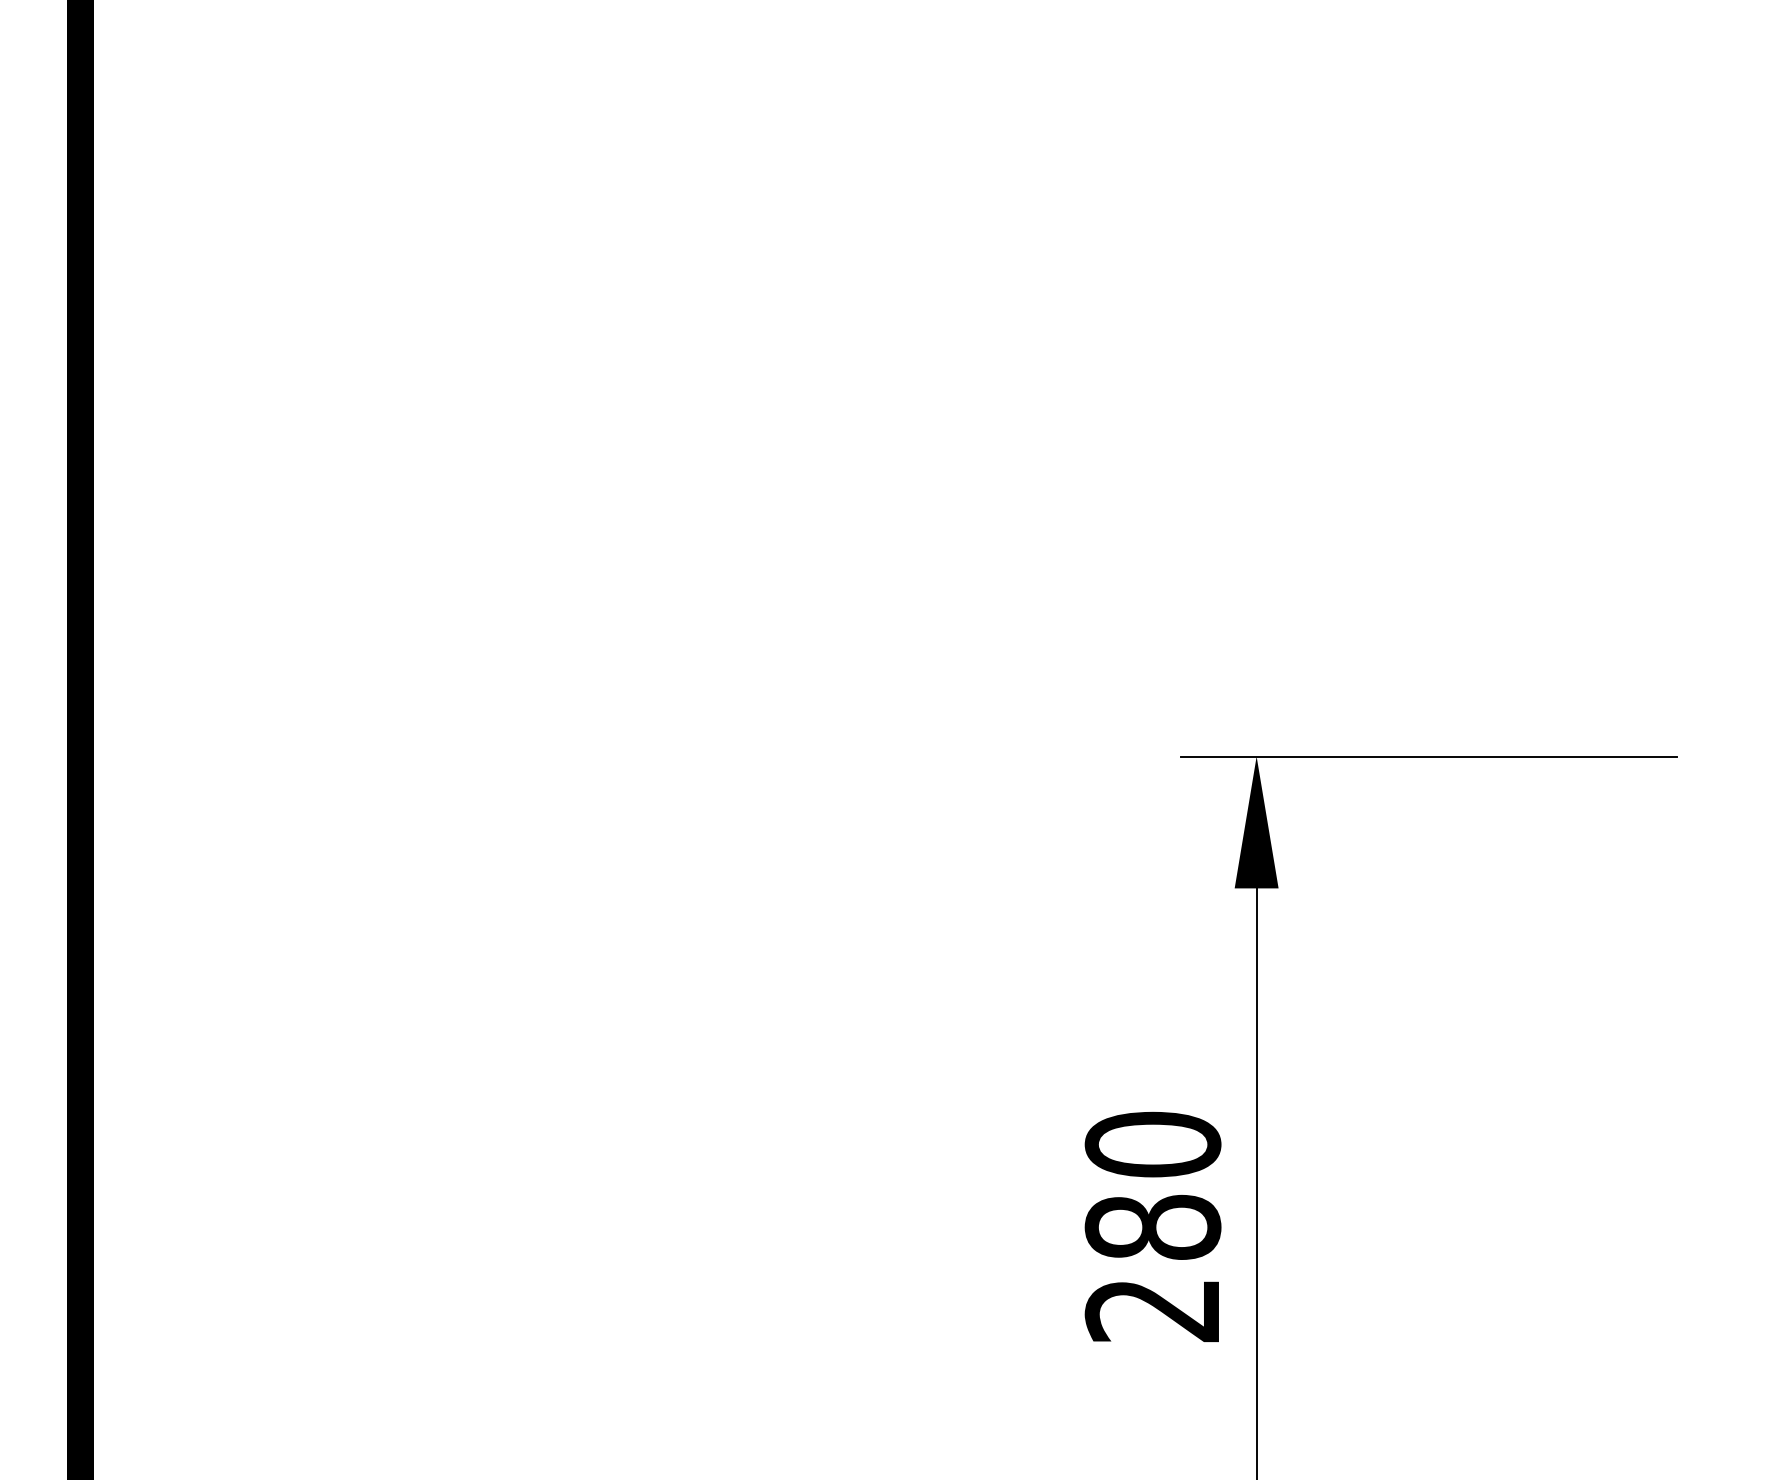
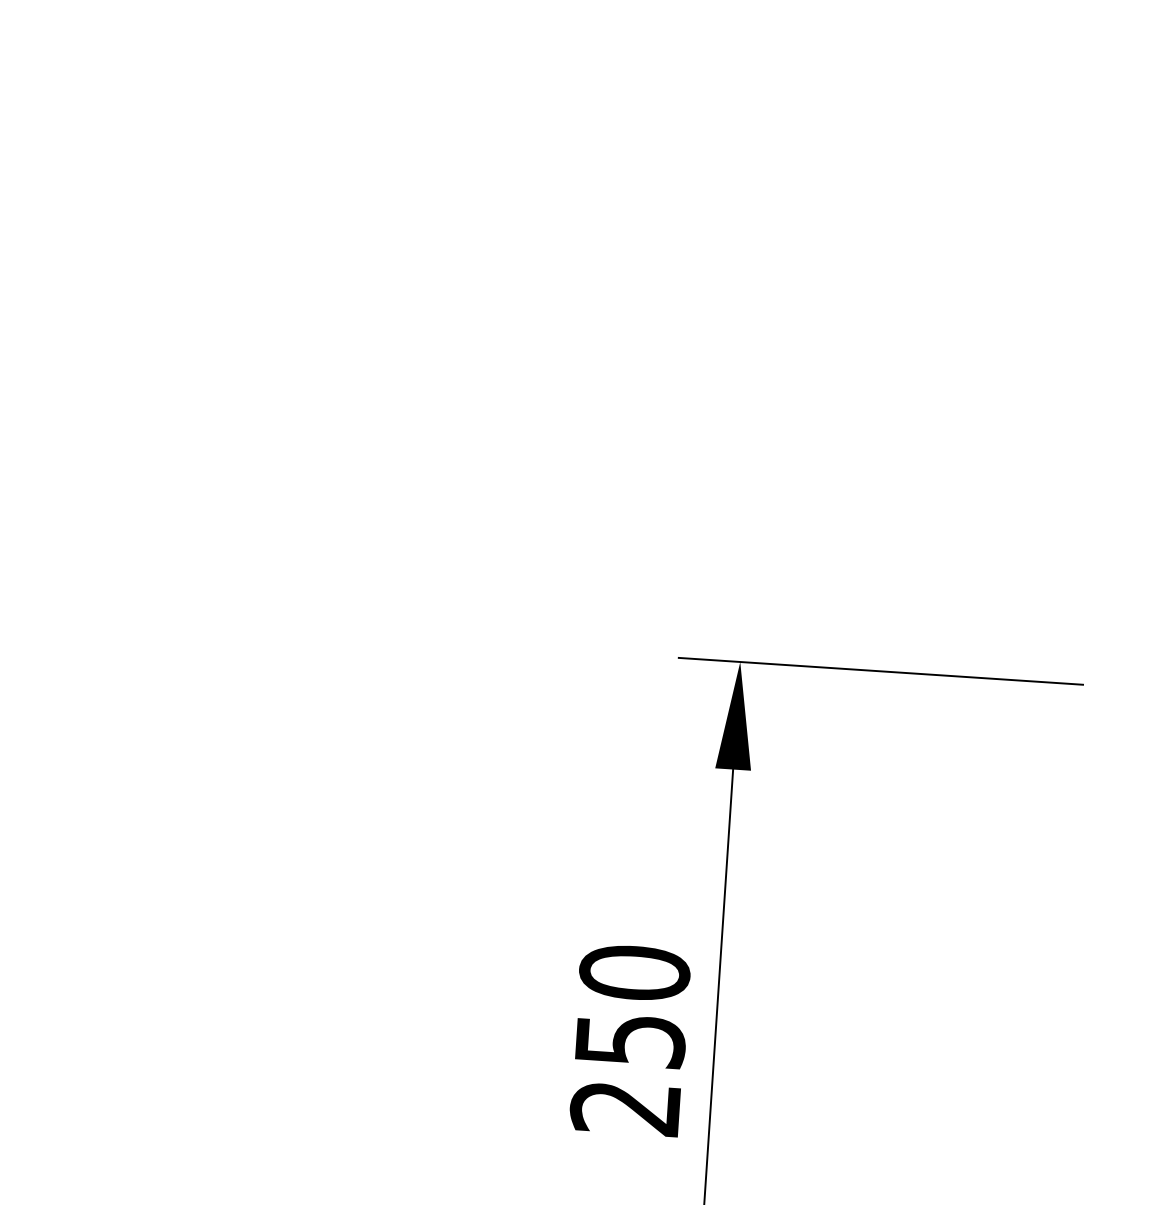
text: (1152, 1226) -> (629, 1039), 280 -> 250

